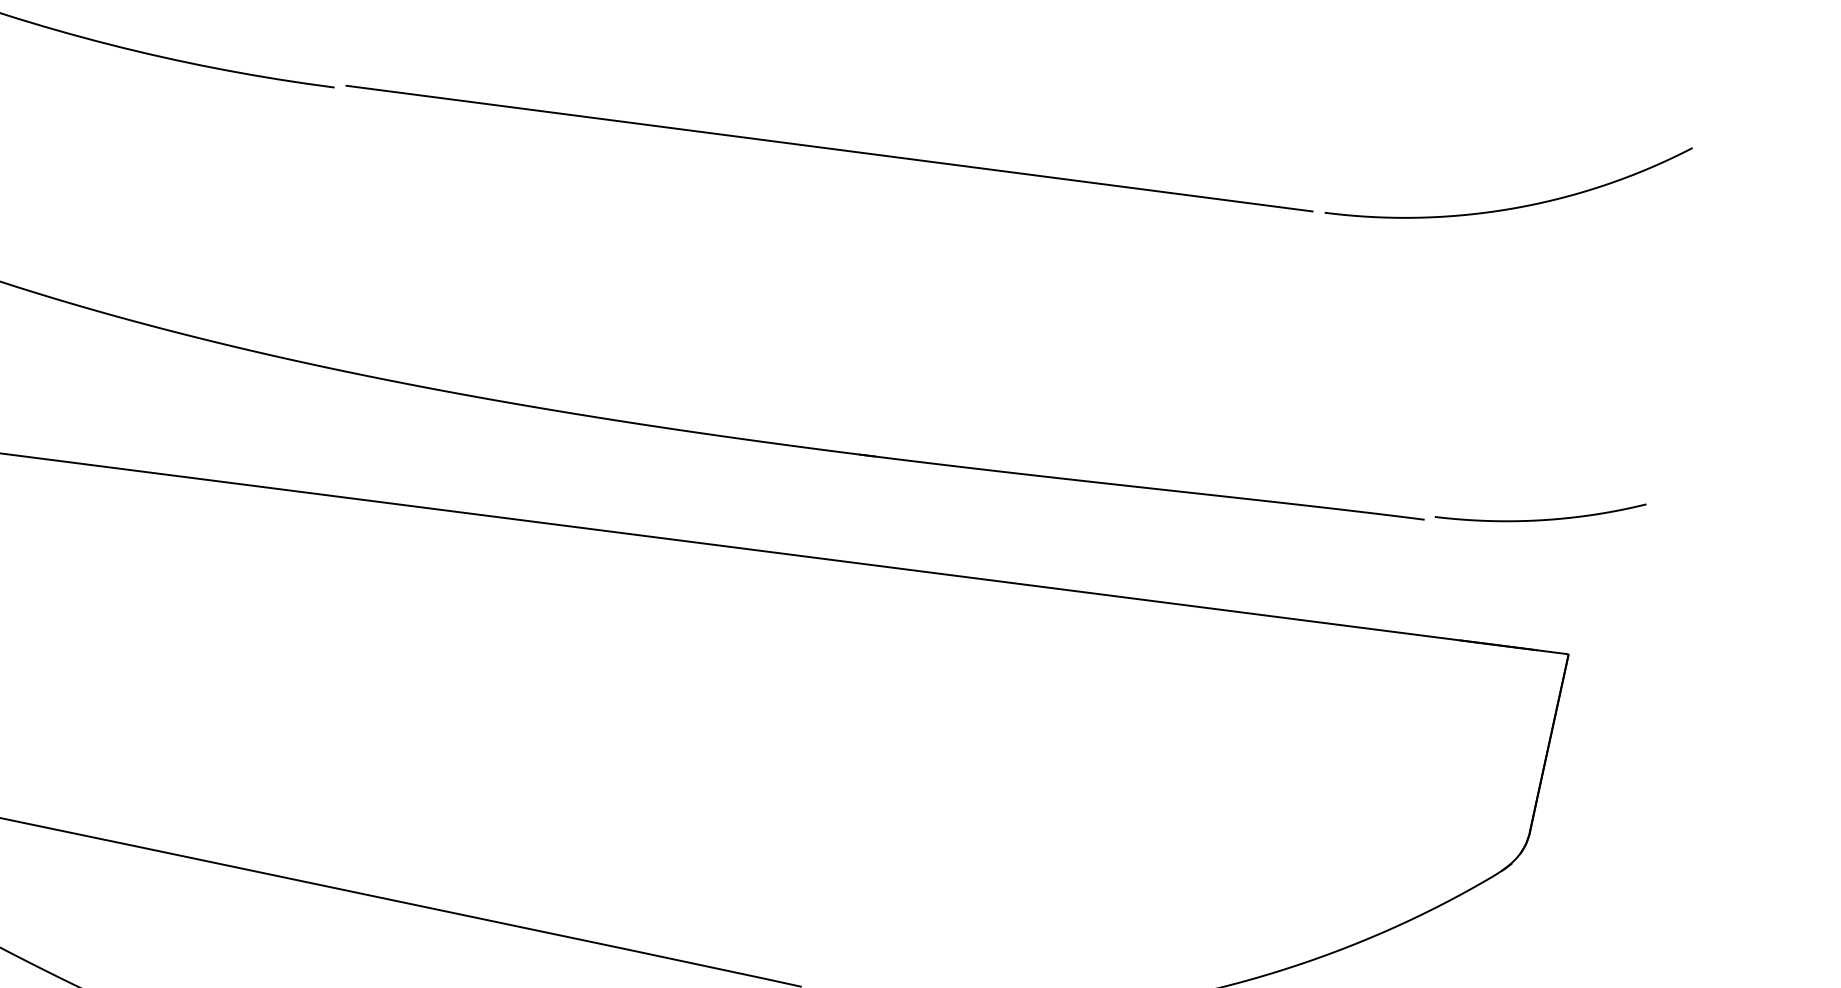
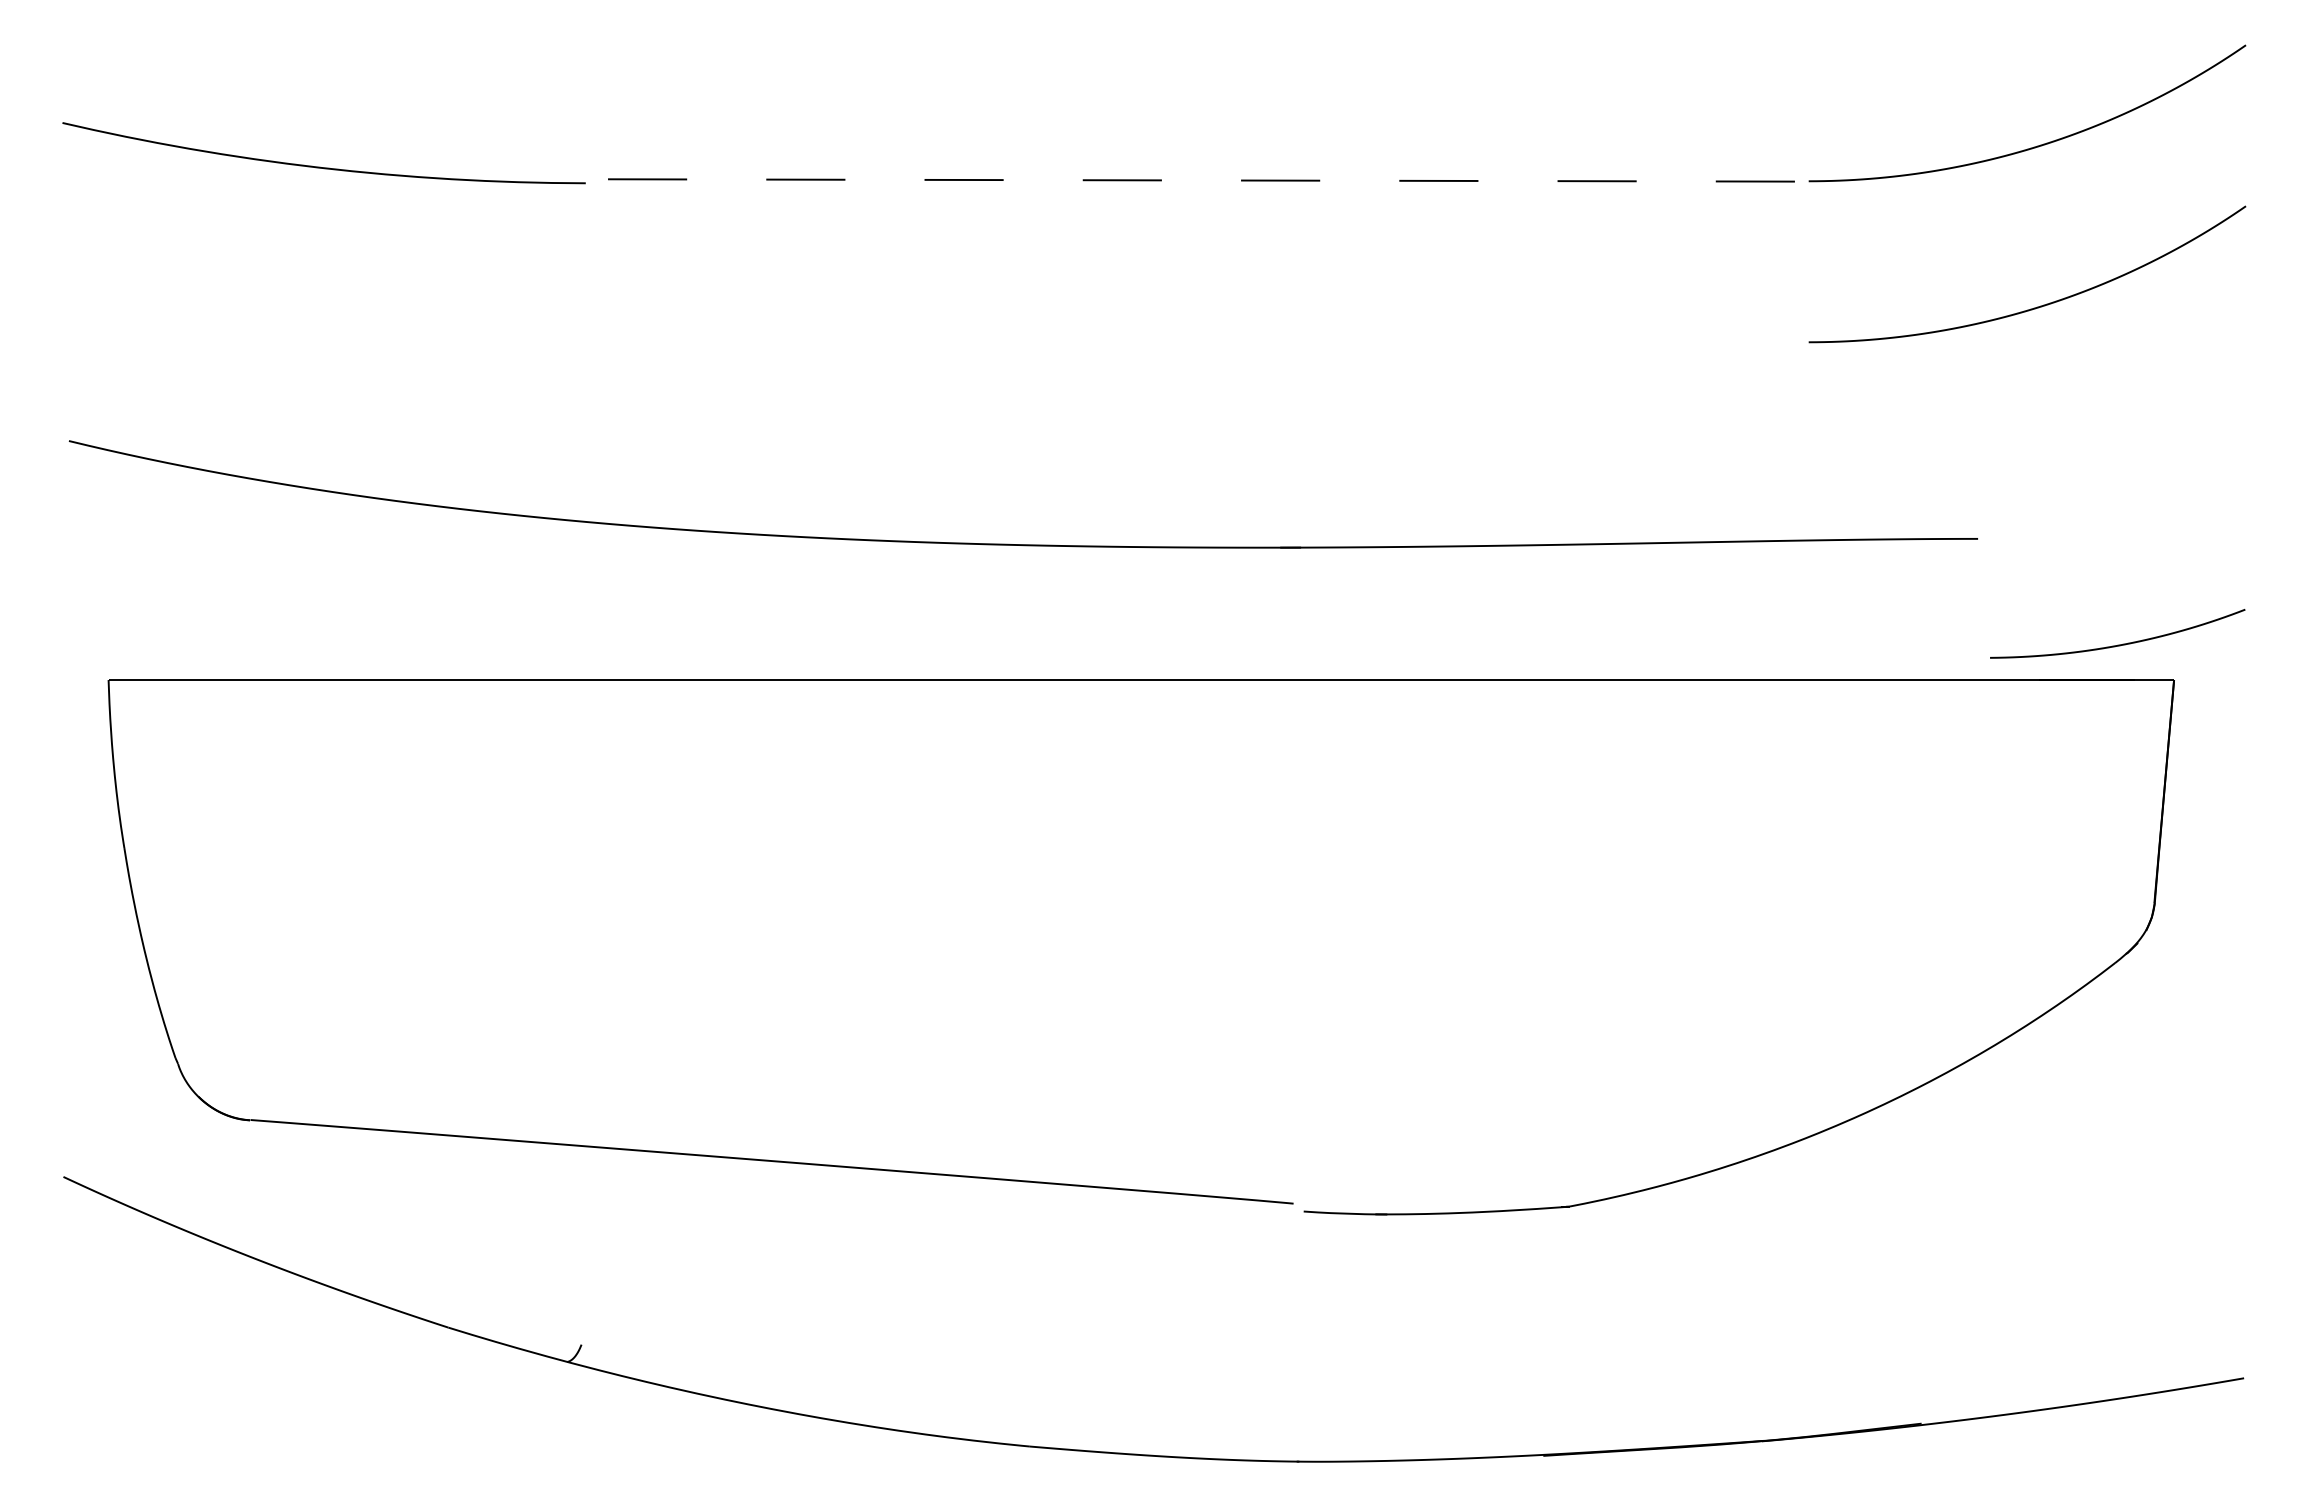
line: (829, 148) -> (1196, 180), solid -> dashed
curve: (1496, 337) -> (2037, 306), added
curve: (1539, 519) -> (2117, 644), moved

